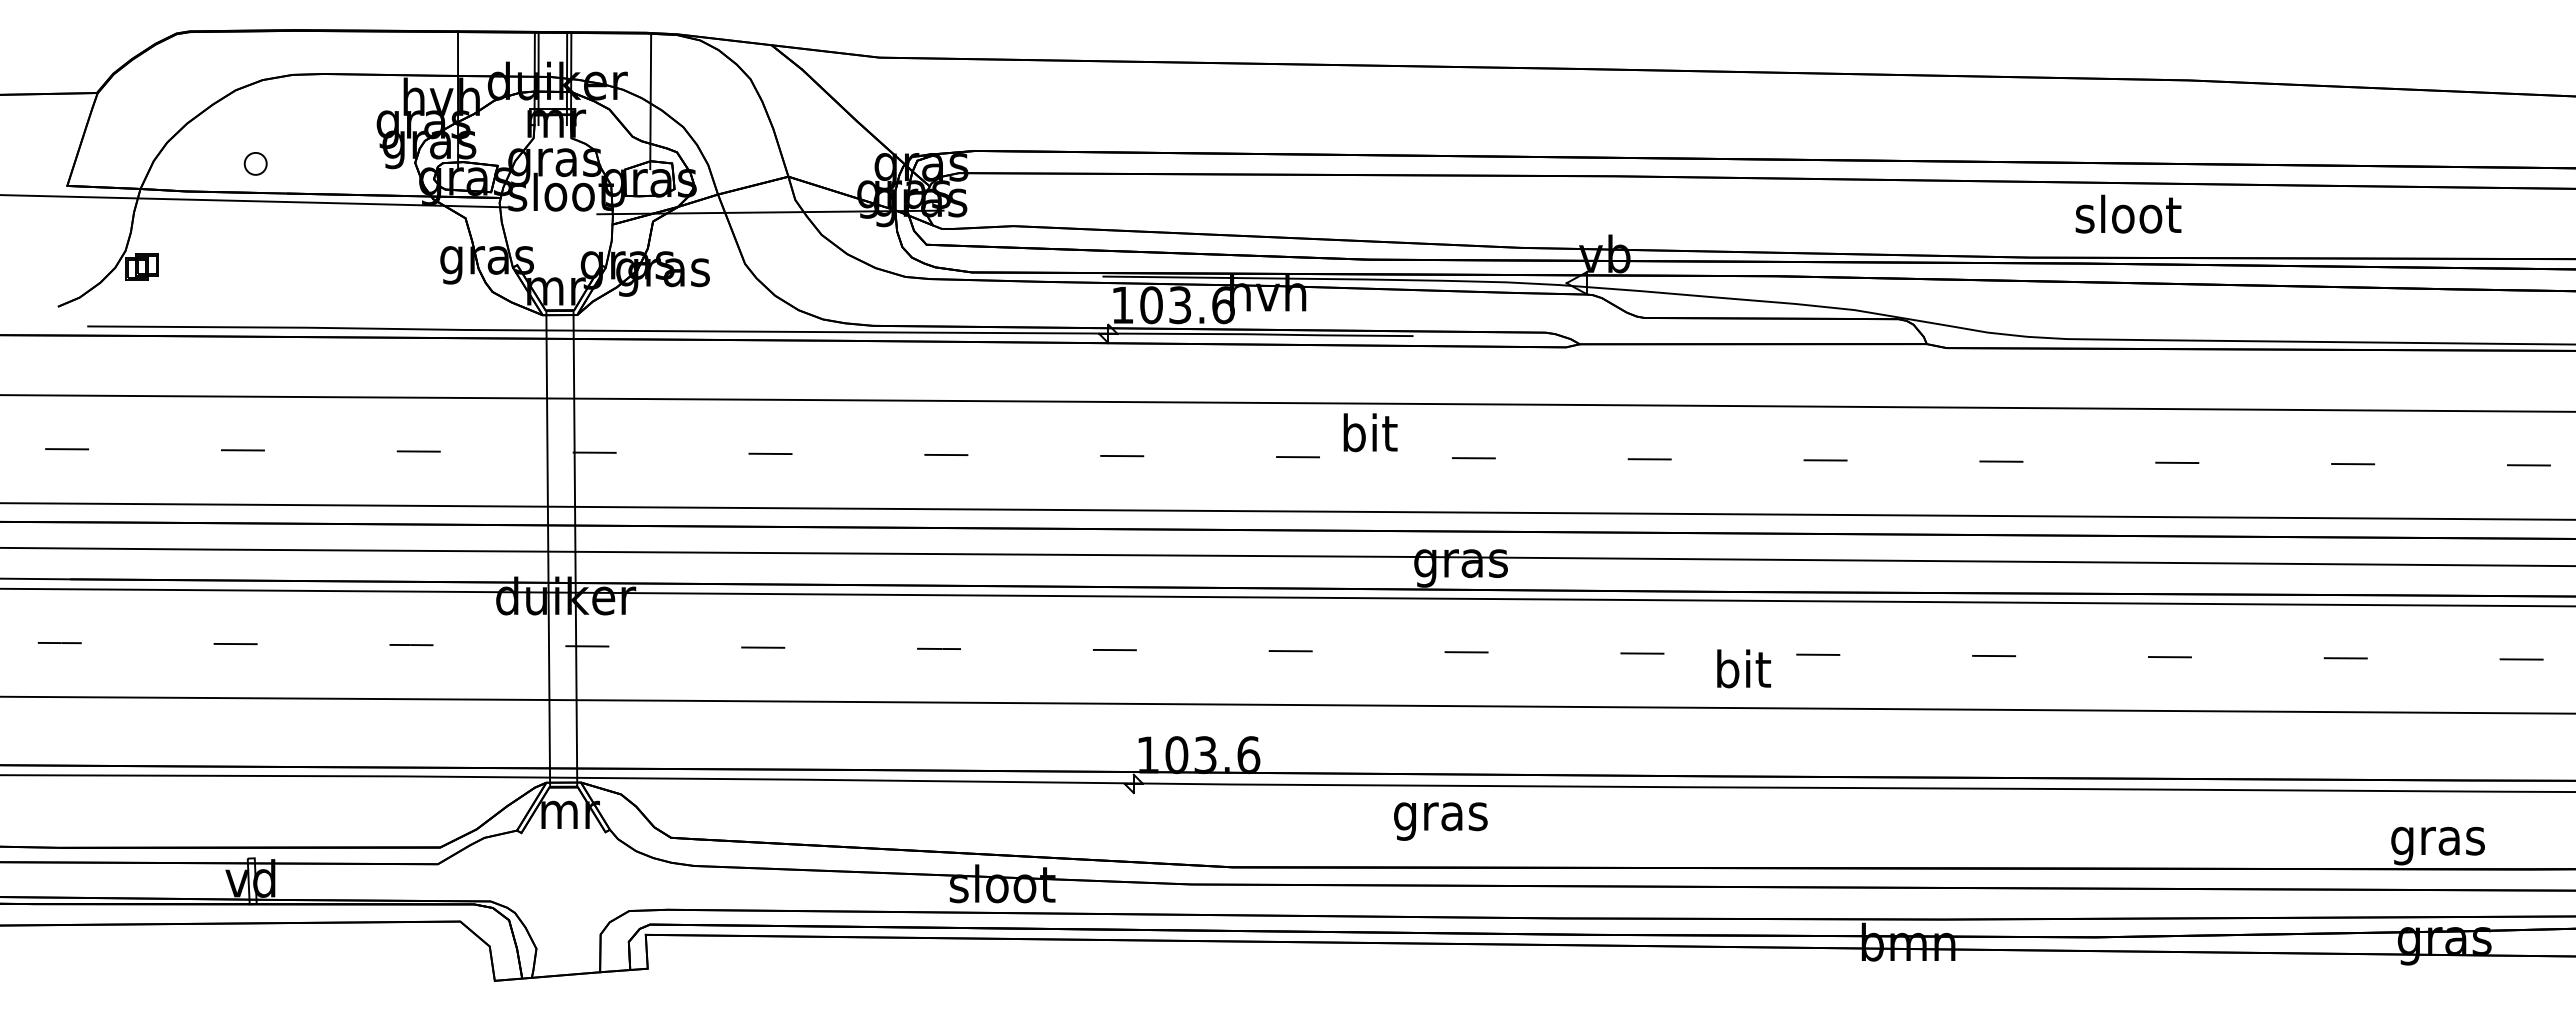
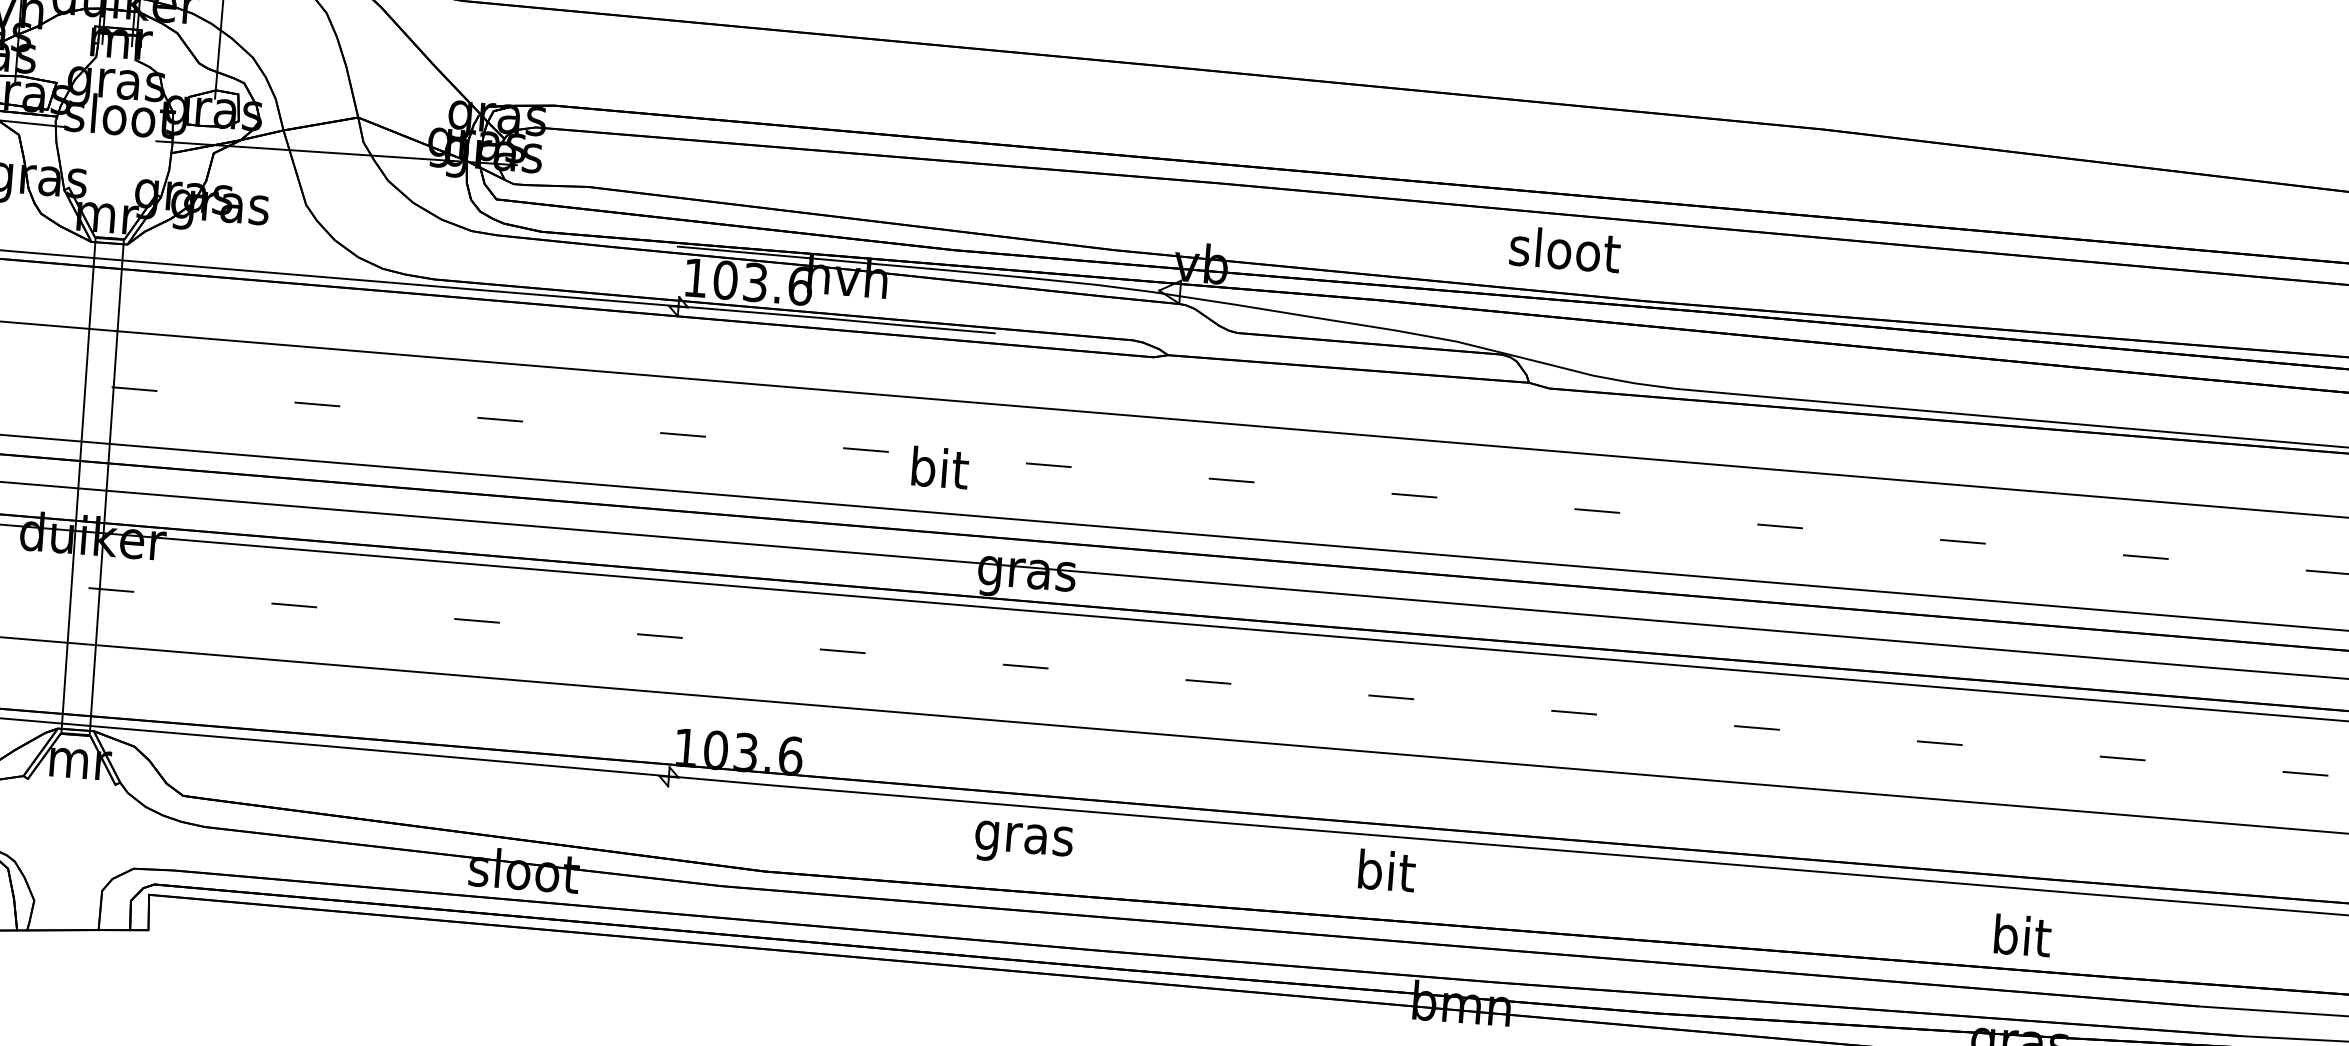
text: (2128, 213) -> (1565, 248), moved
text: (1370, 432) -> (940, 467), moved
text: (1743, 668) -> (1386, 870), moved
text: (1440, 821) -> (1023, 843), moved
text: (2437, 840) -> (2020, 940), gras -> bit

